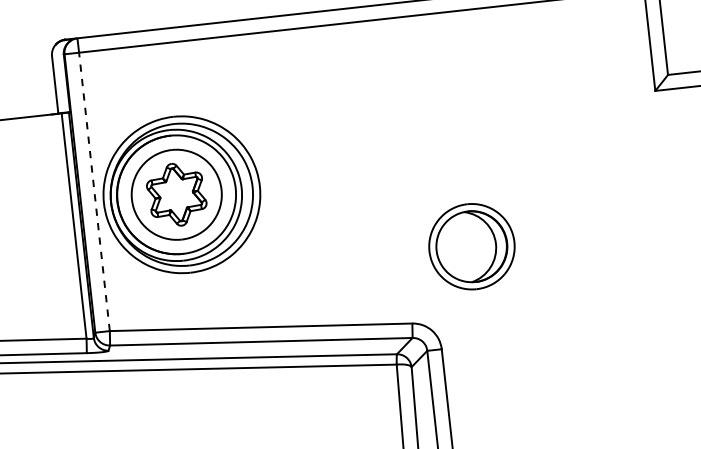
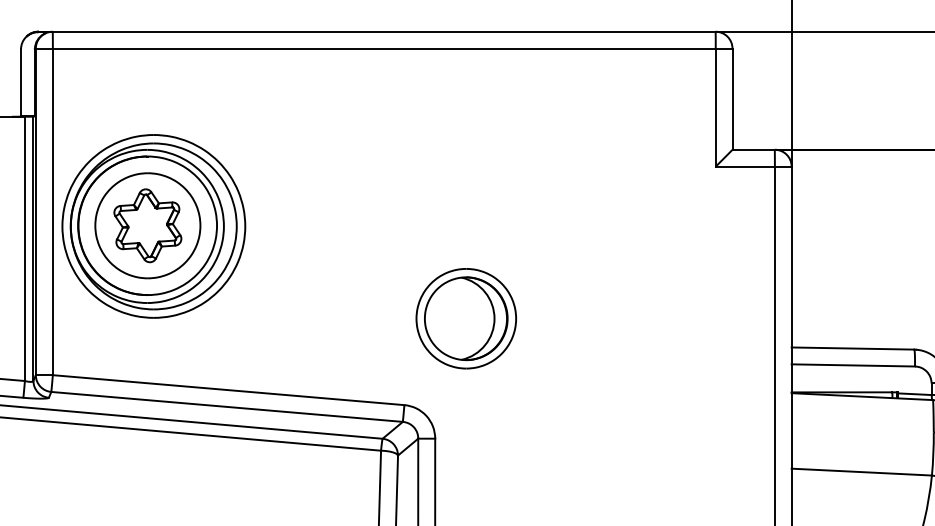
line: (94, 191) -> (52, 211), dashed -> solid
part: (471, 246) -> (465, 318), moved

